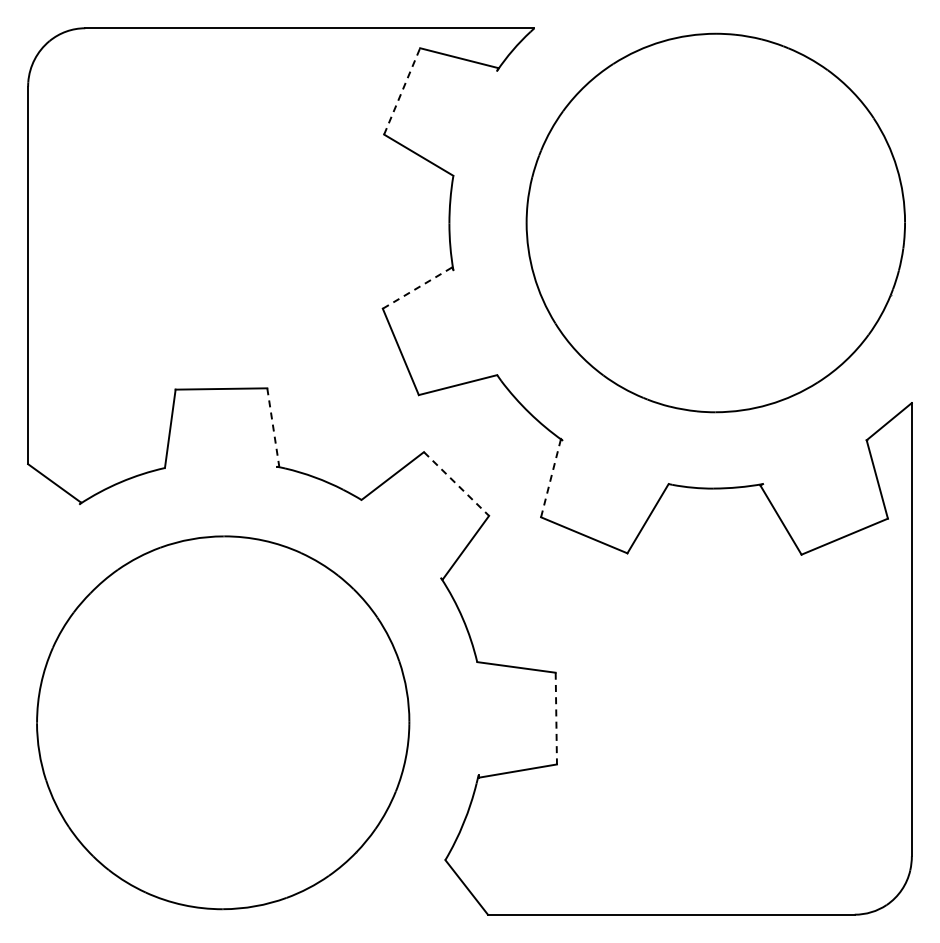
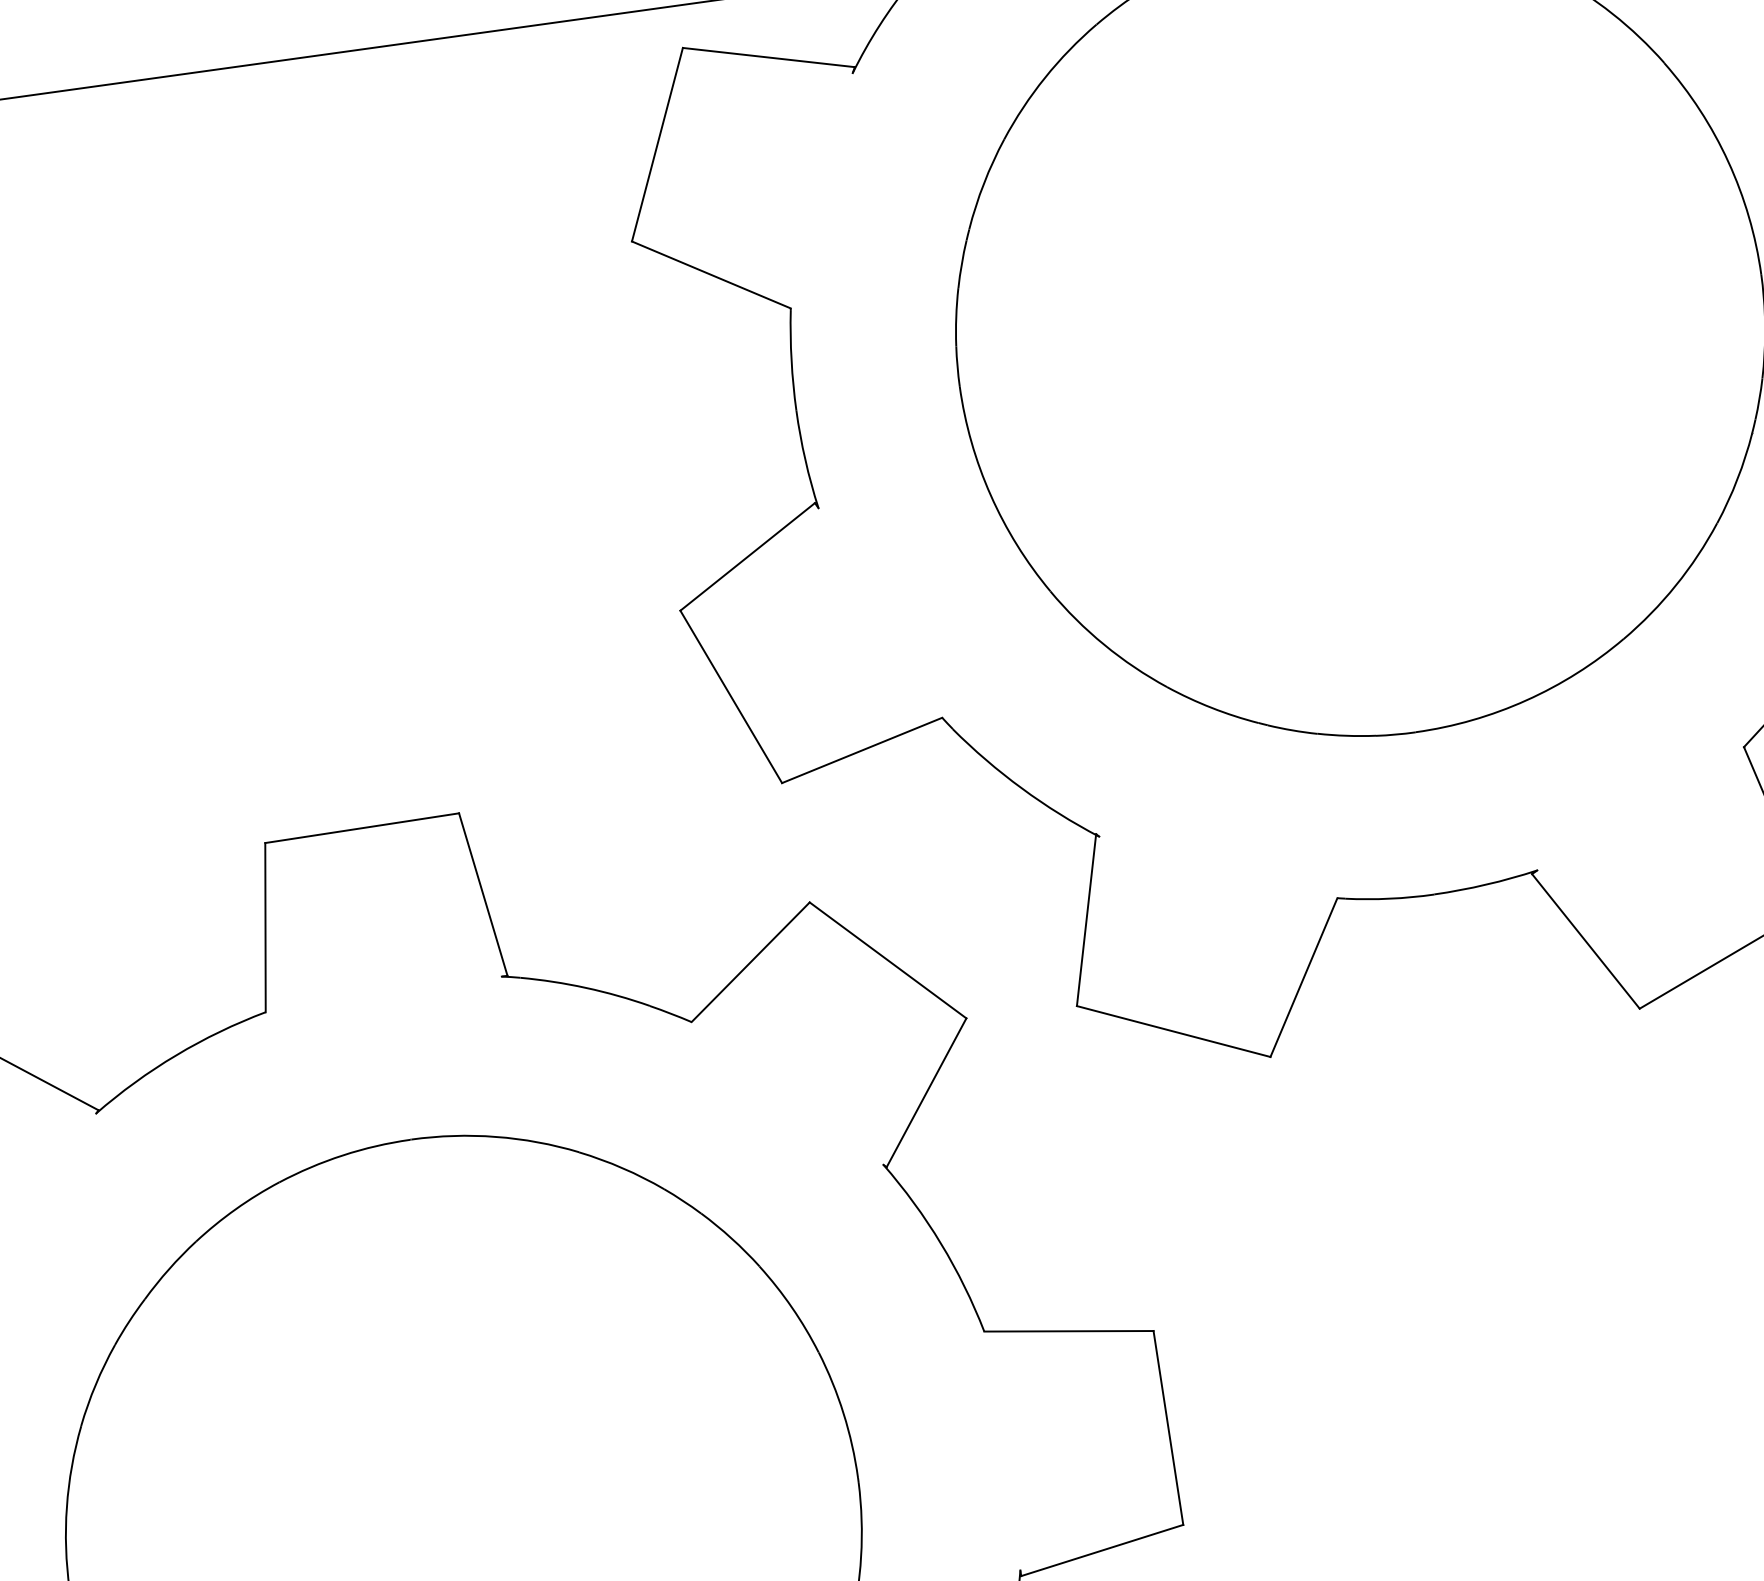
line: (402, 91) -> (658, 144), dashed -> solid
line: (417, 287) -> (747, 555), dashed -> solid
line: (273, 427) -> (483, 894), dashed -> solid
line: (551, 477) -> (1087, 918), dashed -> solid
line: (456, 484) -> (888, 961), dashed -> solid
line: (556, 718) -> (1168, 1427), dashed -> solid

